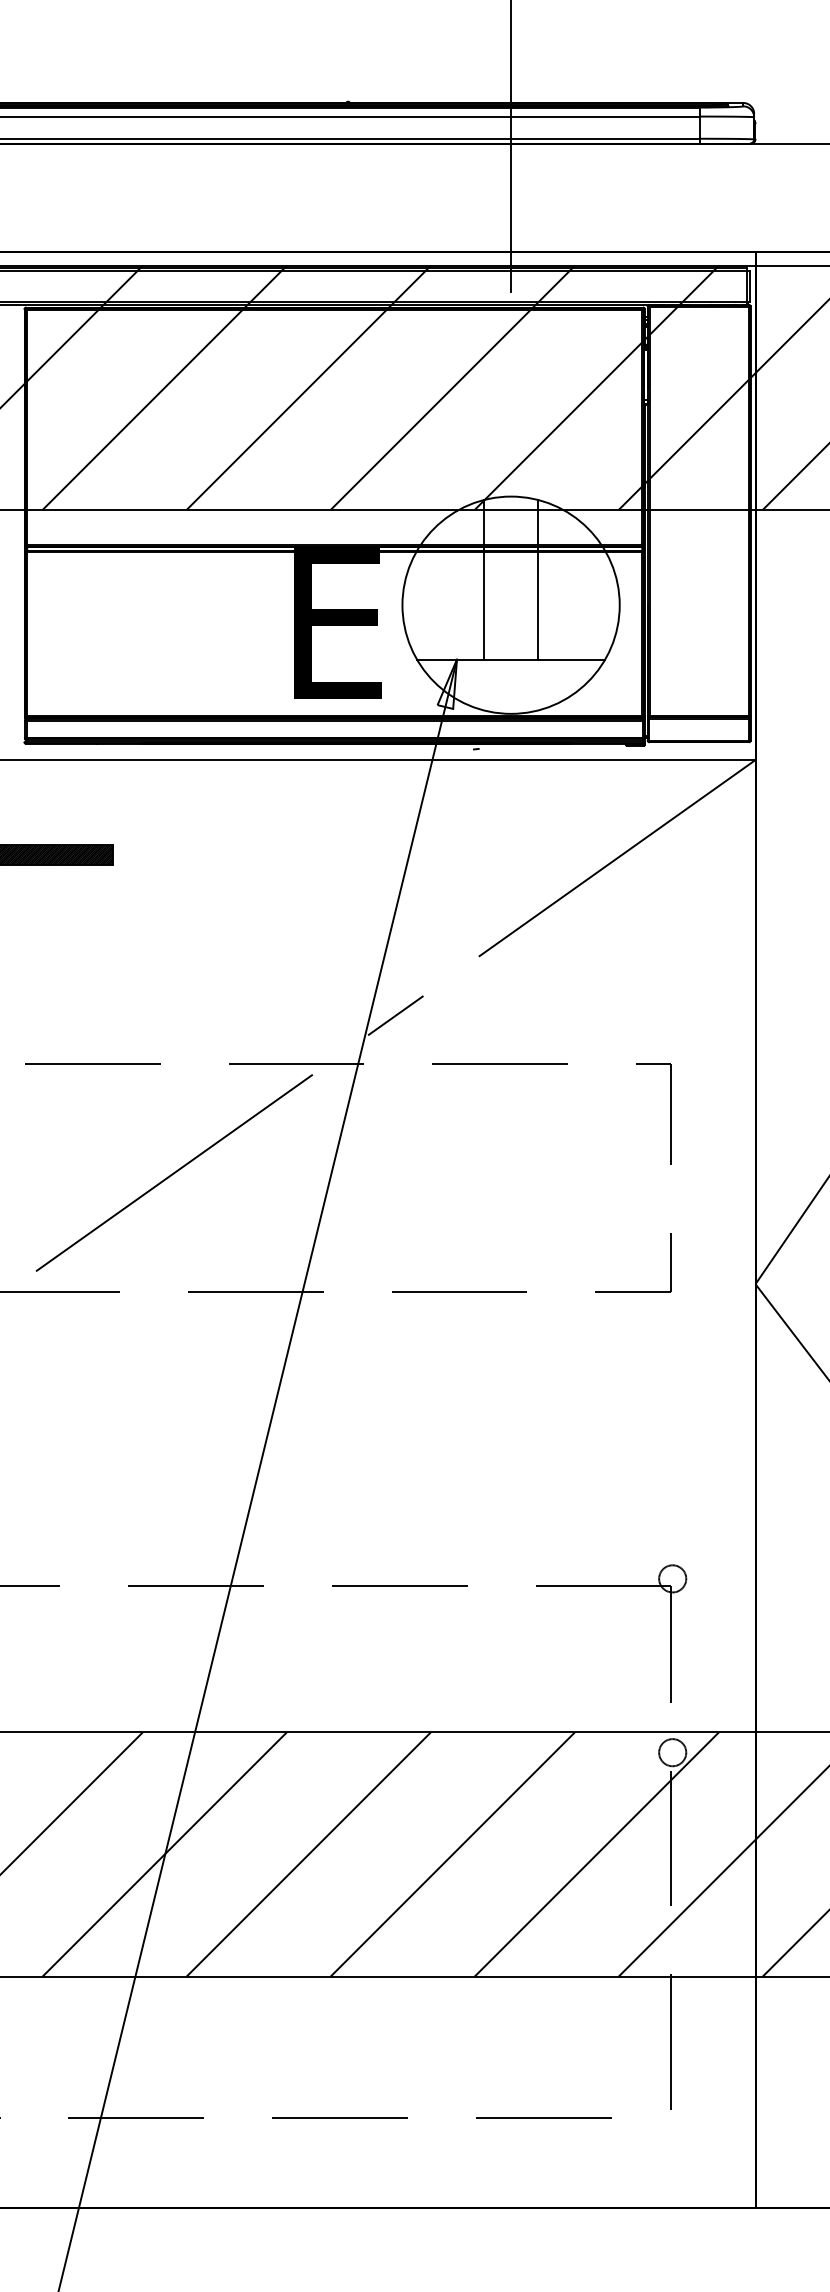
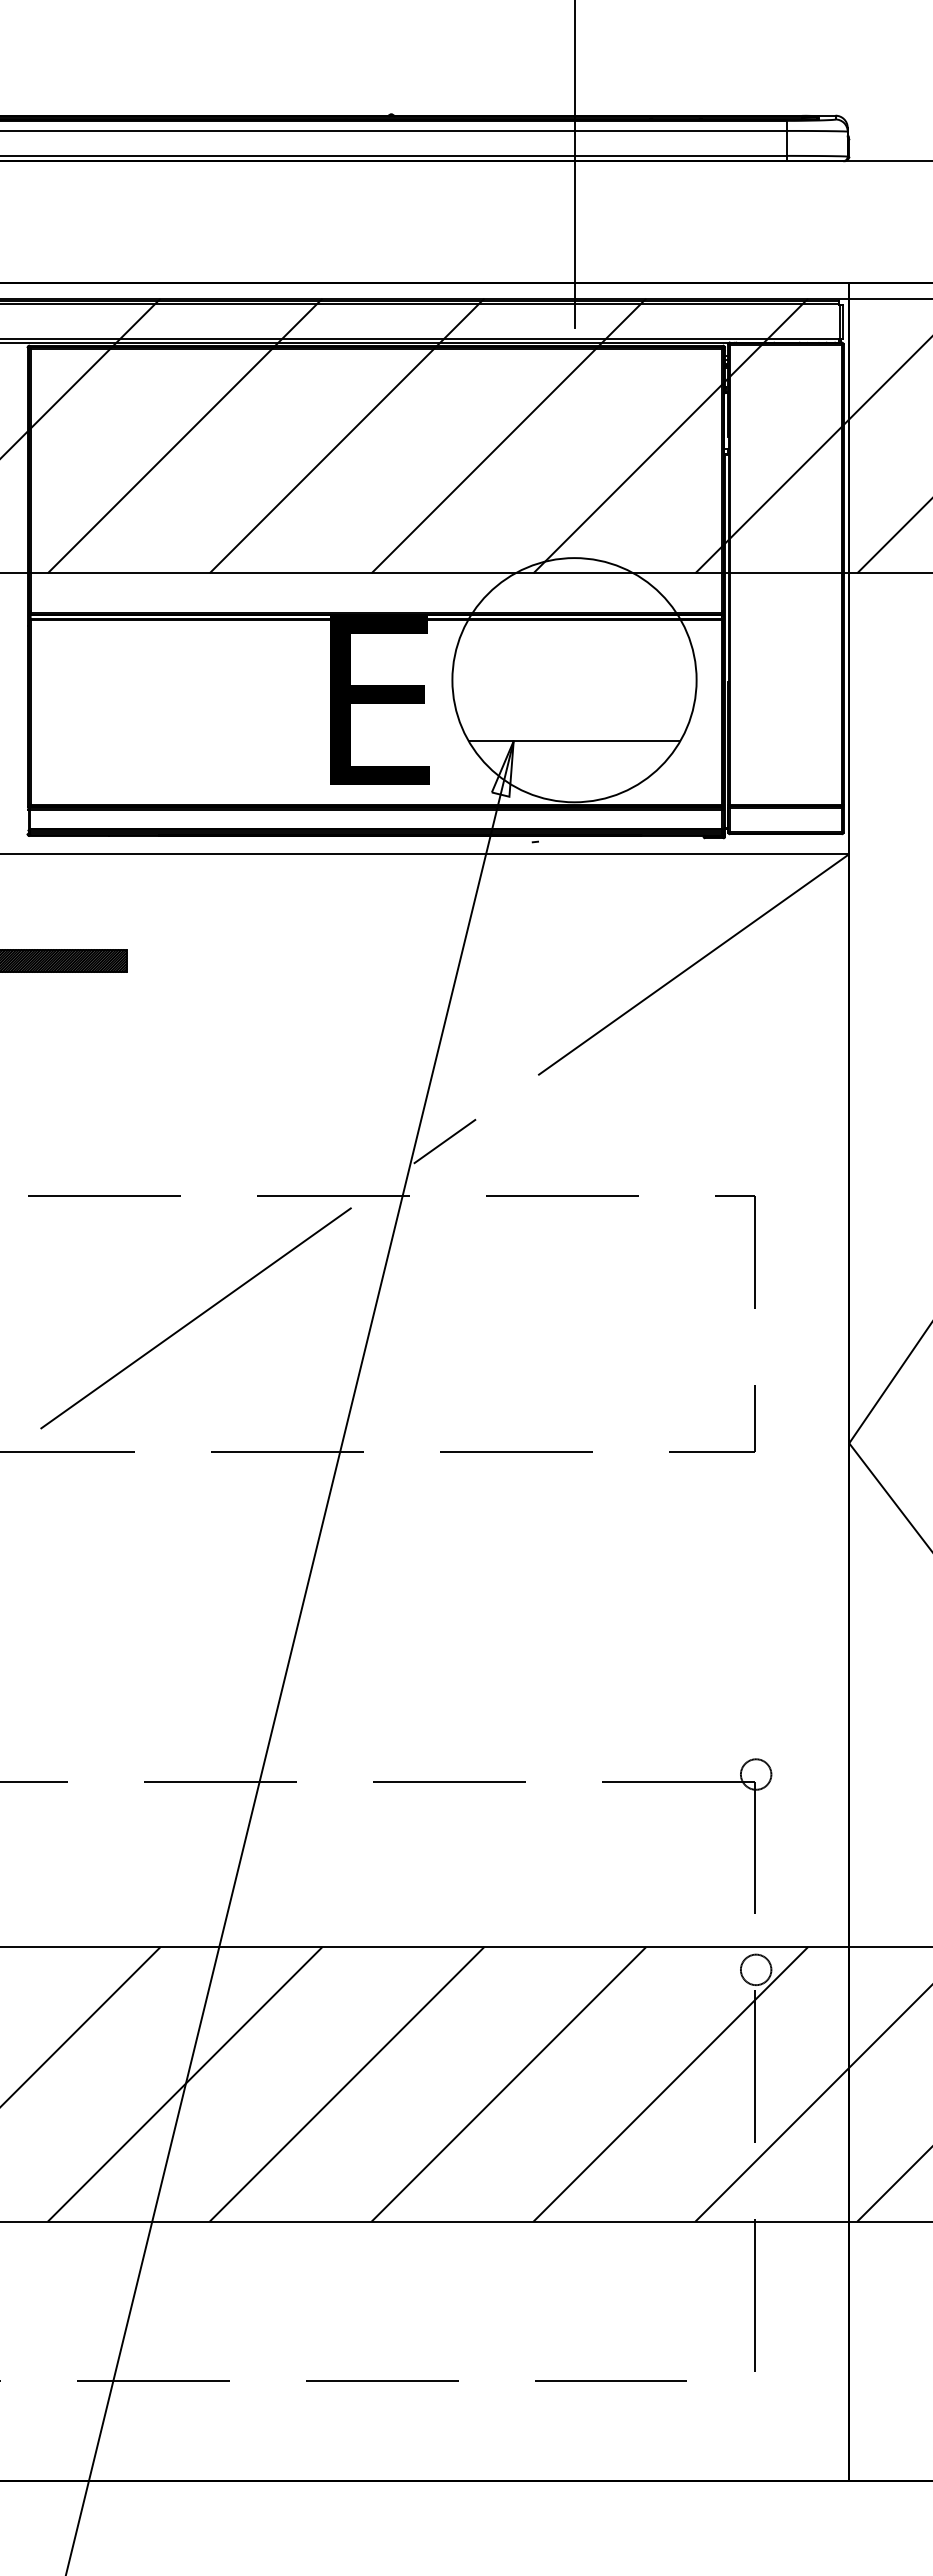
line: (483, 579) -> (543, 651), removed
line: (538, 579) -> (605, 651), removed

